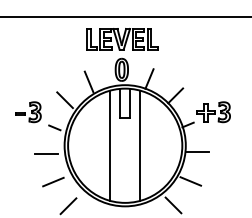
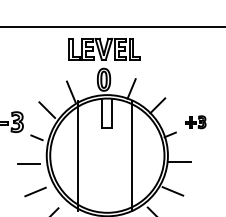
part: (213, 112) -> (195, 122), size x0.6
line: (110, 145) -> (78, 155), moved
line: (140, 145) -> (132, 155), moved

